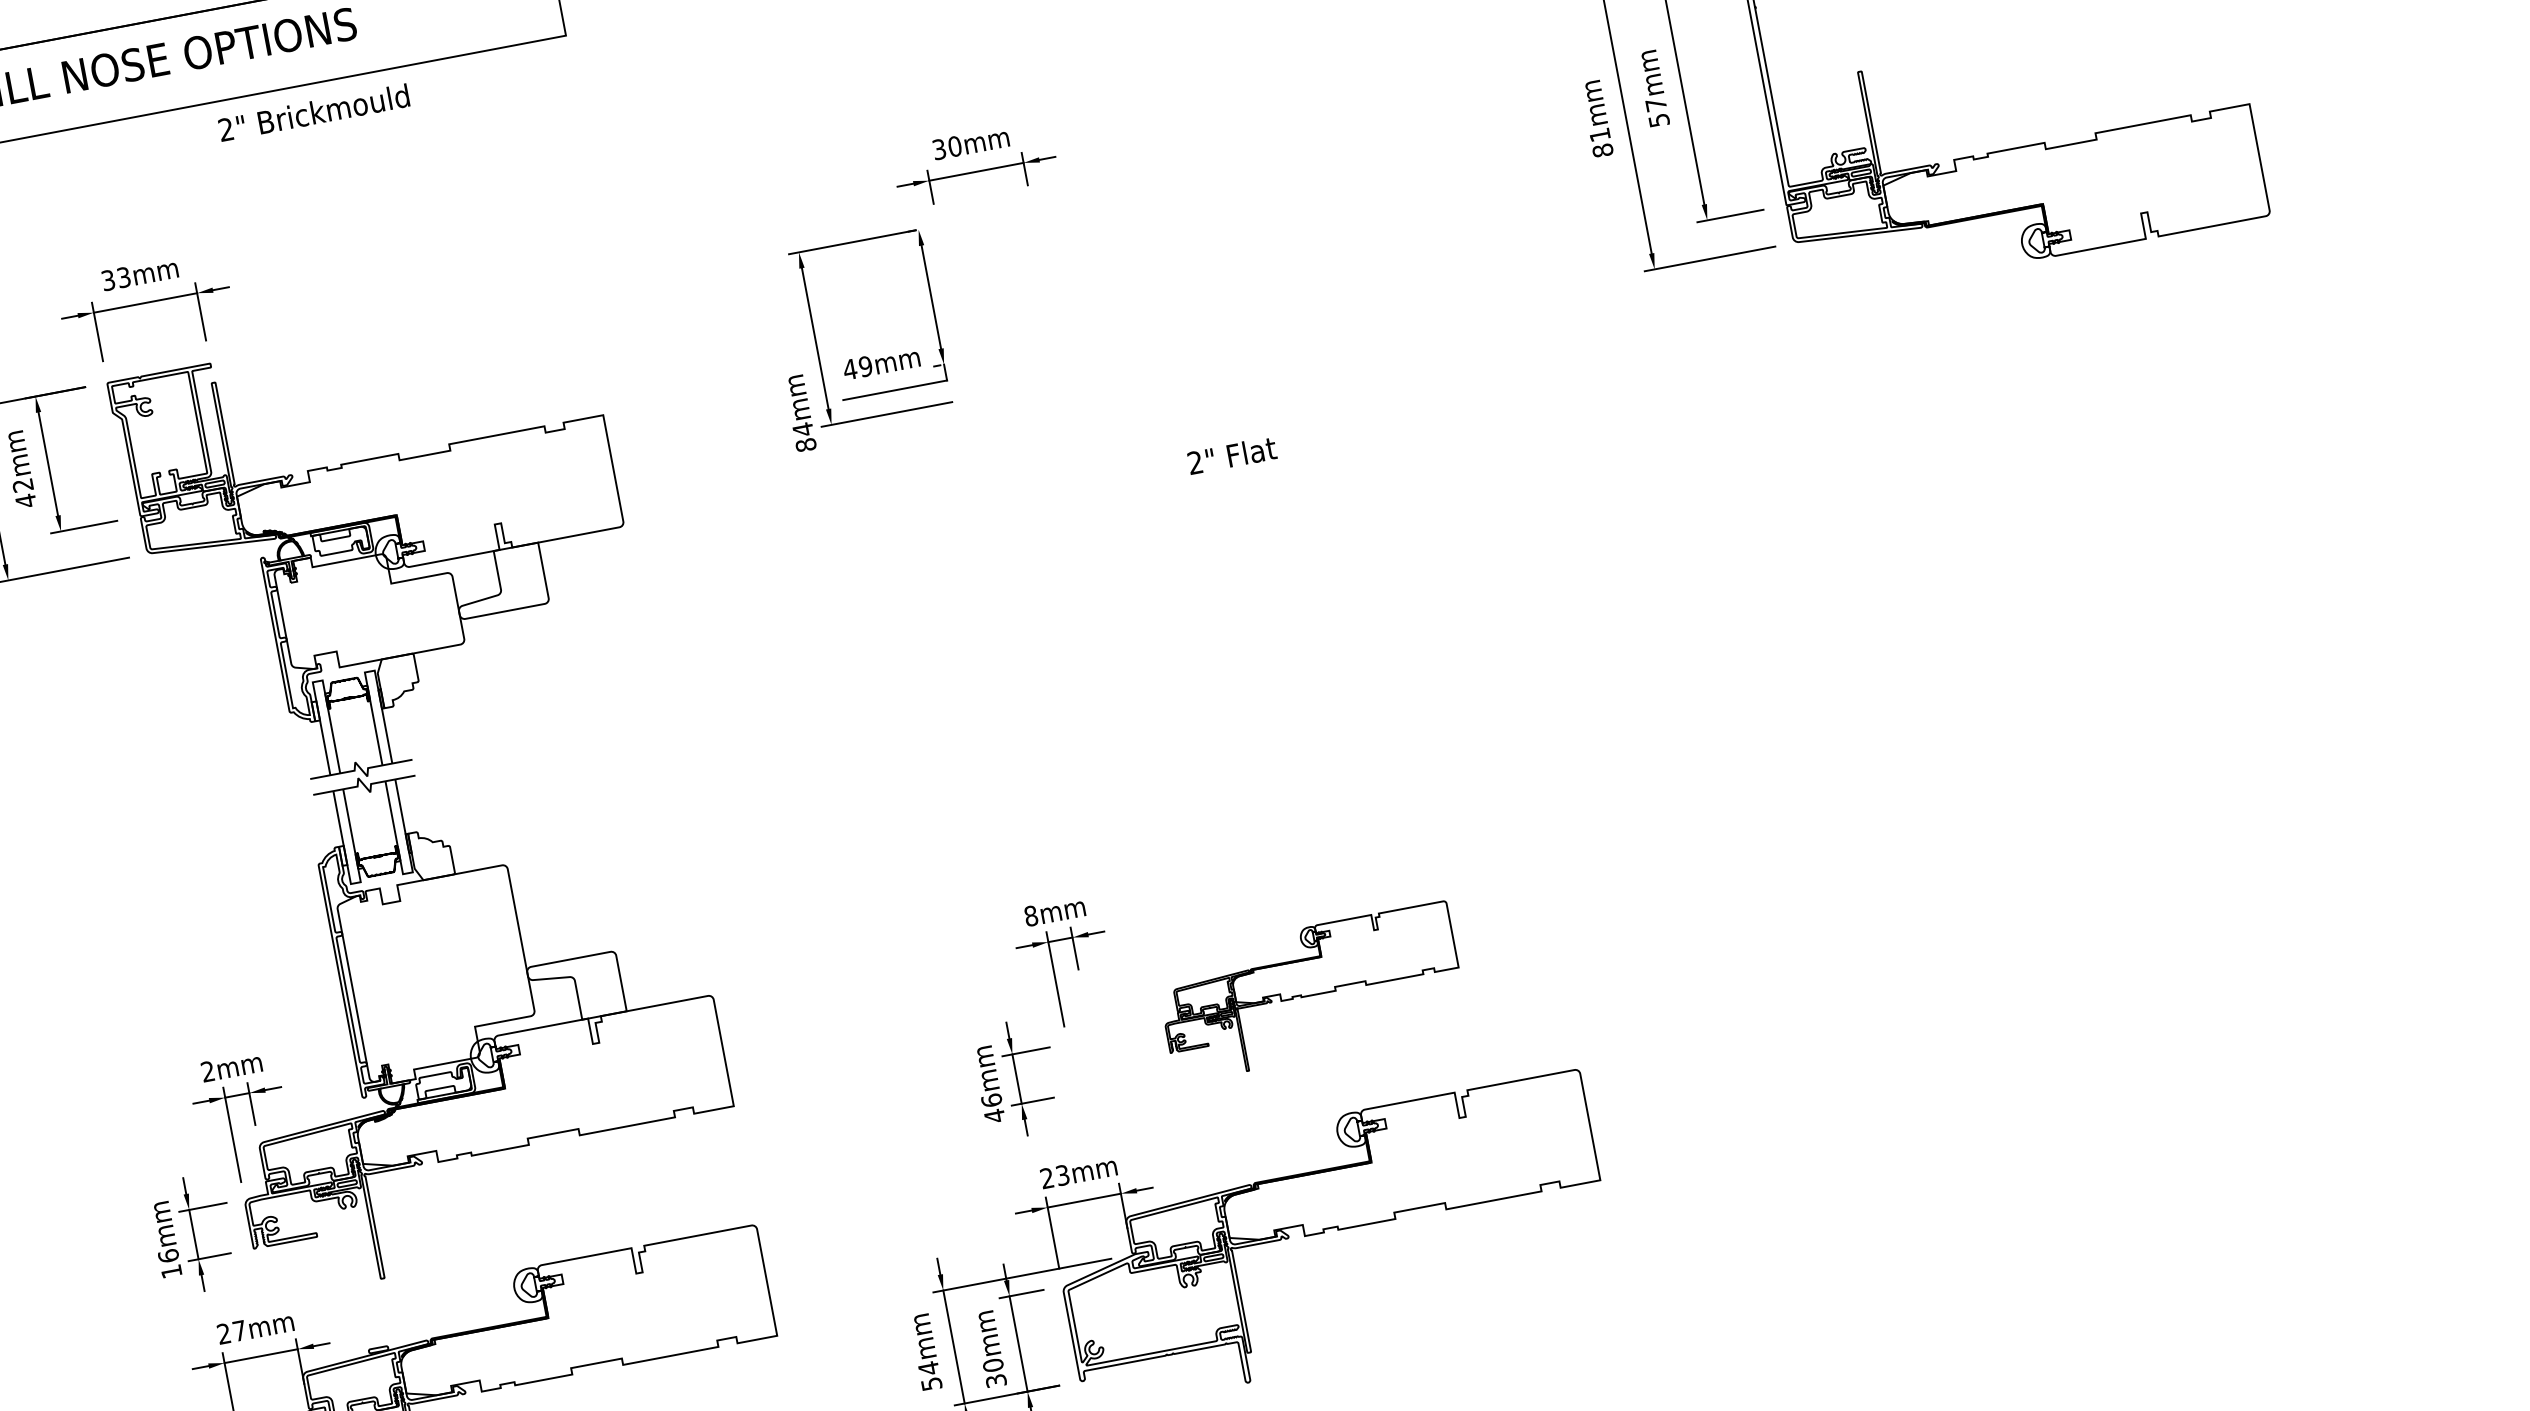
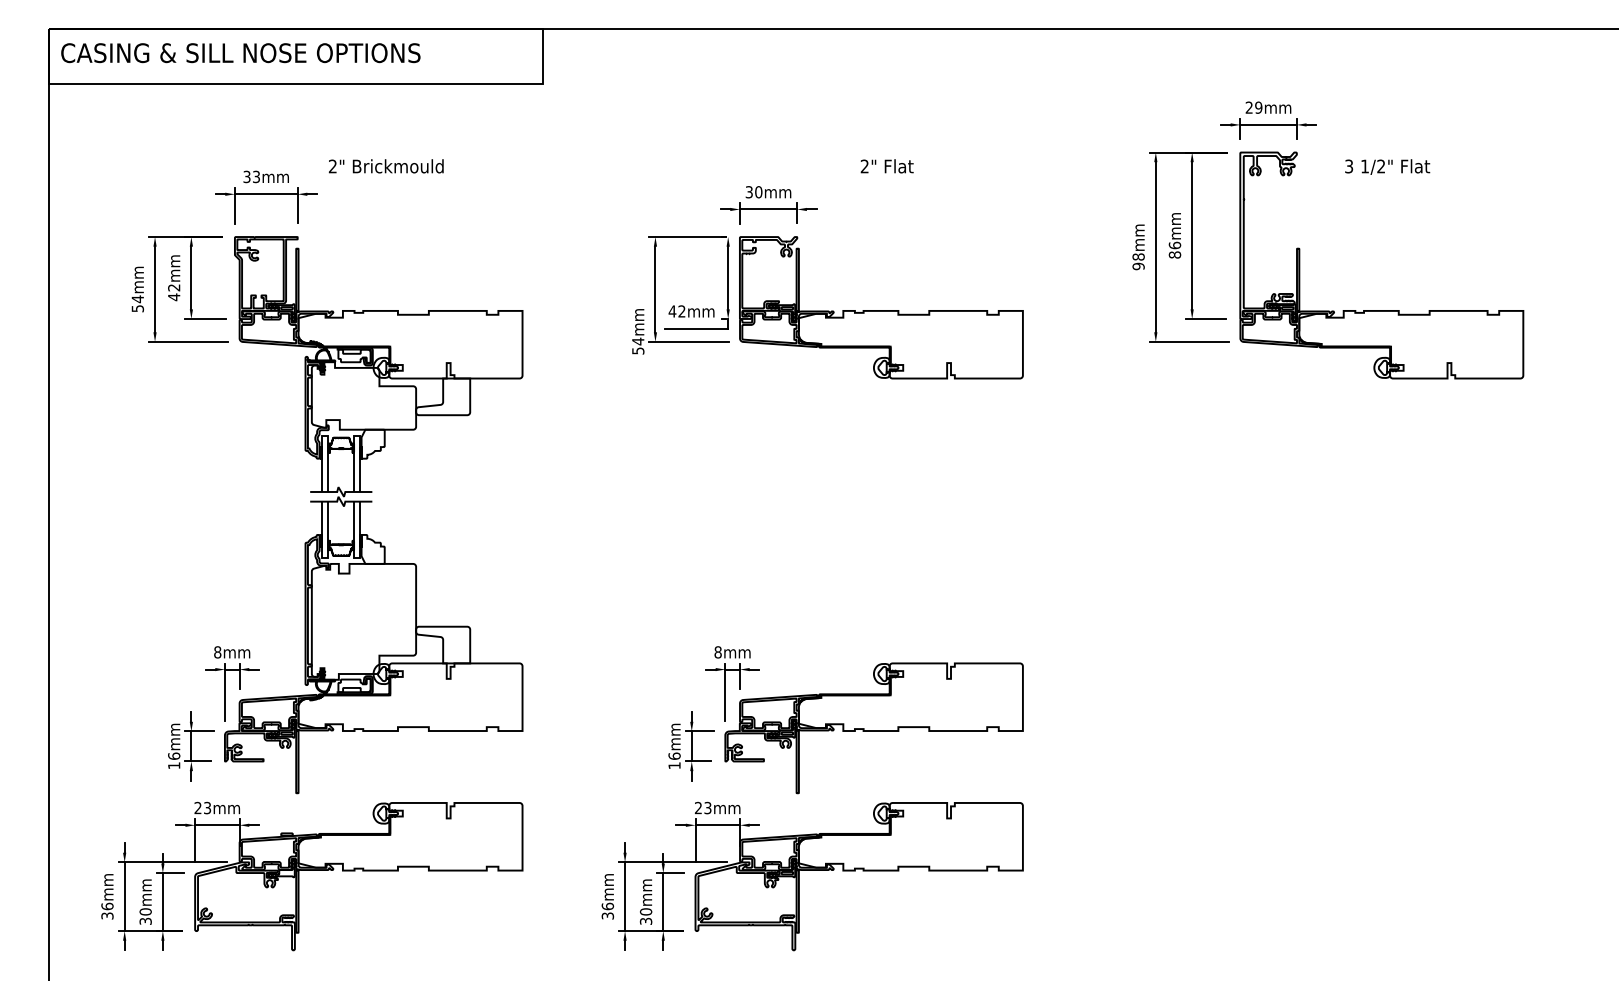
text: (1656, 111) -> (1174, 249), 57mm -> 86mm
text: (312, 113) -> (385, 166), moved
text: (1601, 142) -> (1138, 261), 81mm -> 98mm
part: (1192, 297) -> (881, 307), added
text: (864, 366) -> (681, 311), 49mm -> 42mm
text: (806, 444) -> (638, 350), 84mm -> 54mm
text: (1231, 455) -> (886, 166), moved
part: (1310, 993) -> (873, 728), size x1.67
text: (207, 1071) -> (217, 652), 2mm -> 8mm
text: (994, 1115) -> (674, 765), 46mm -> 16mm
text: (239, 1329) -> (207, 807), 27mm -> 23mm
text: (929, 1375) -> (607, 910), 54mm -> 36mm

